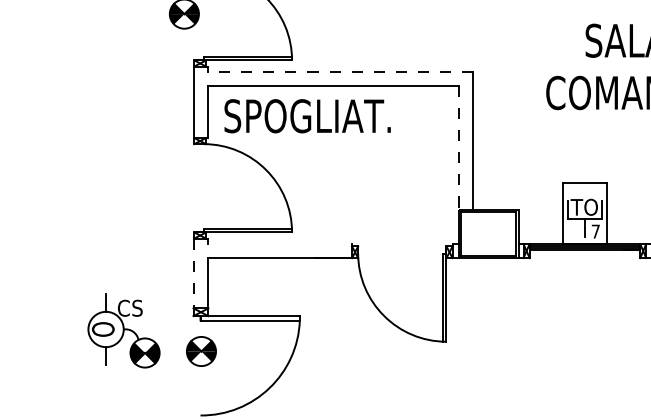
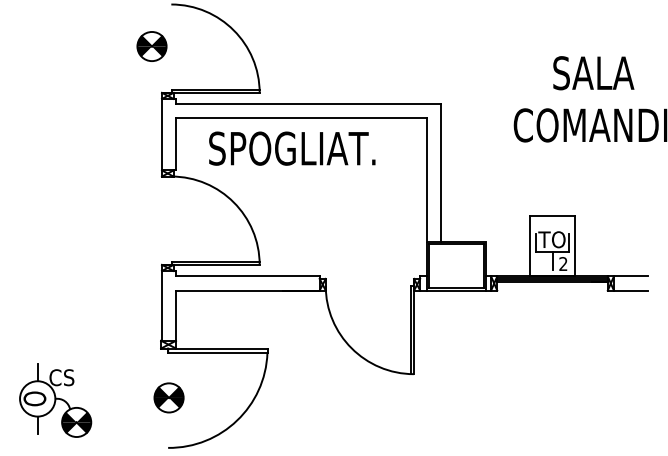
line: (339, 72) -> (307, 104), dashed -> solid
text: (307, 116) -> (292, 148), moved
line: (458, 148) -> (426, 180), dashed -> solid
text: (595, 231) -> (563, 263), 7 -> 2
line: (279, 244) -> (247, 276), added
line: (193, 273) -> (161, 305), dashed -> solid
part: (123, 331) -> (55, 400), moved
part: (200, 351) -> (168, 397), moved

